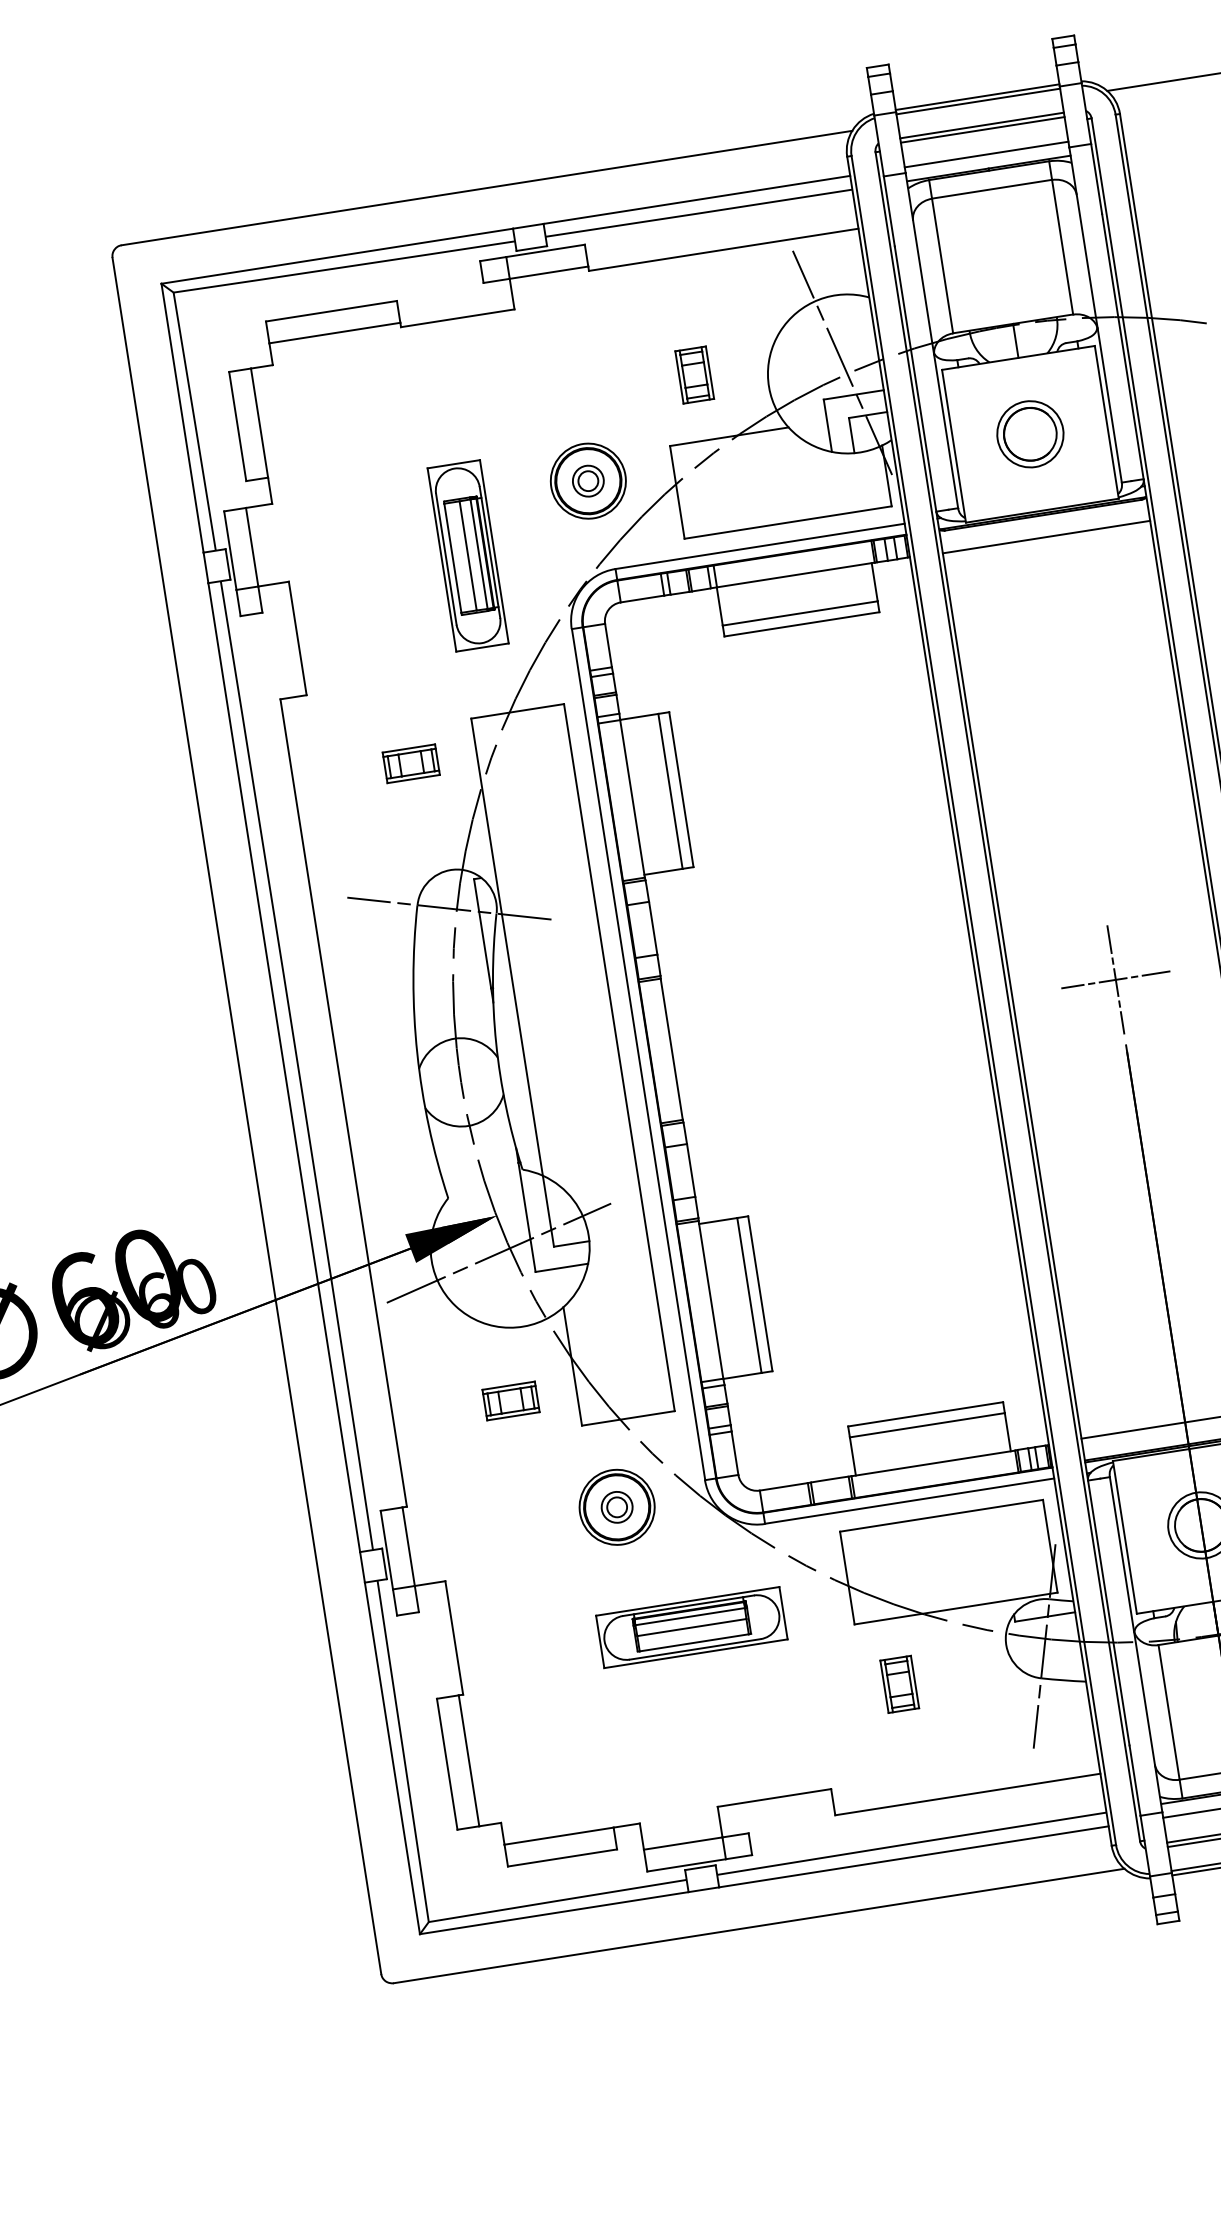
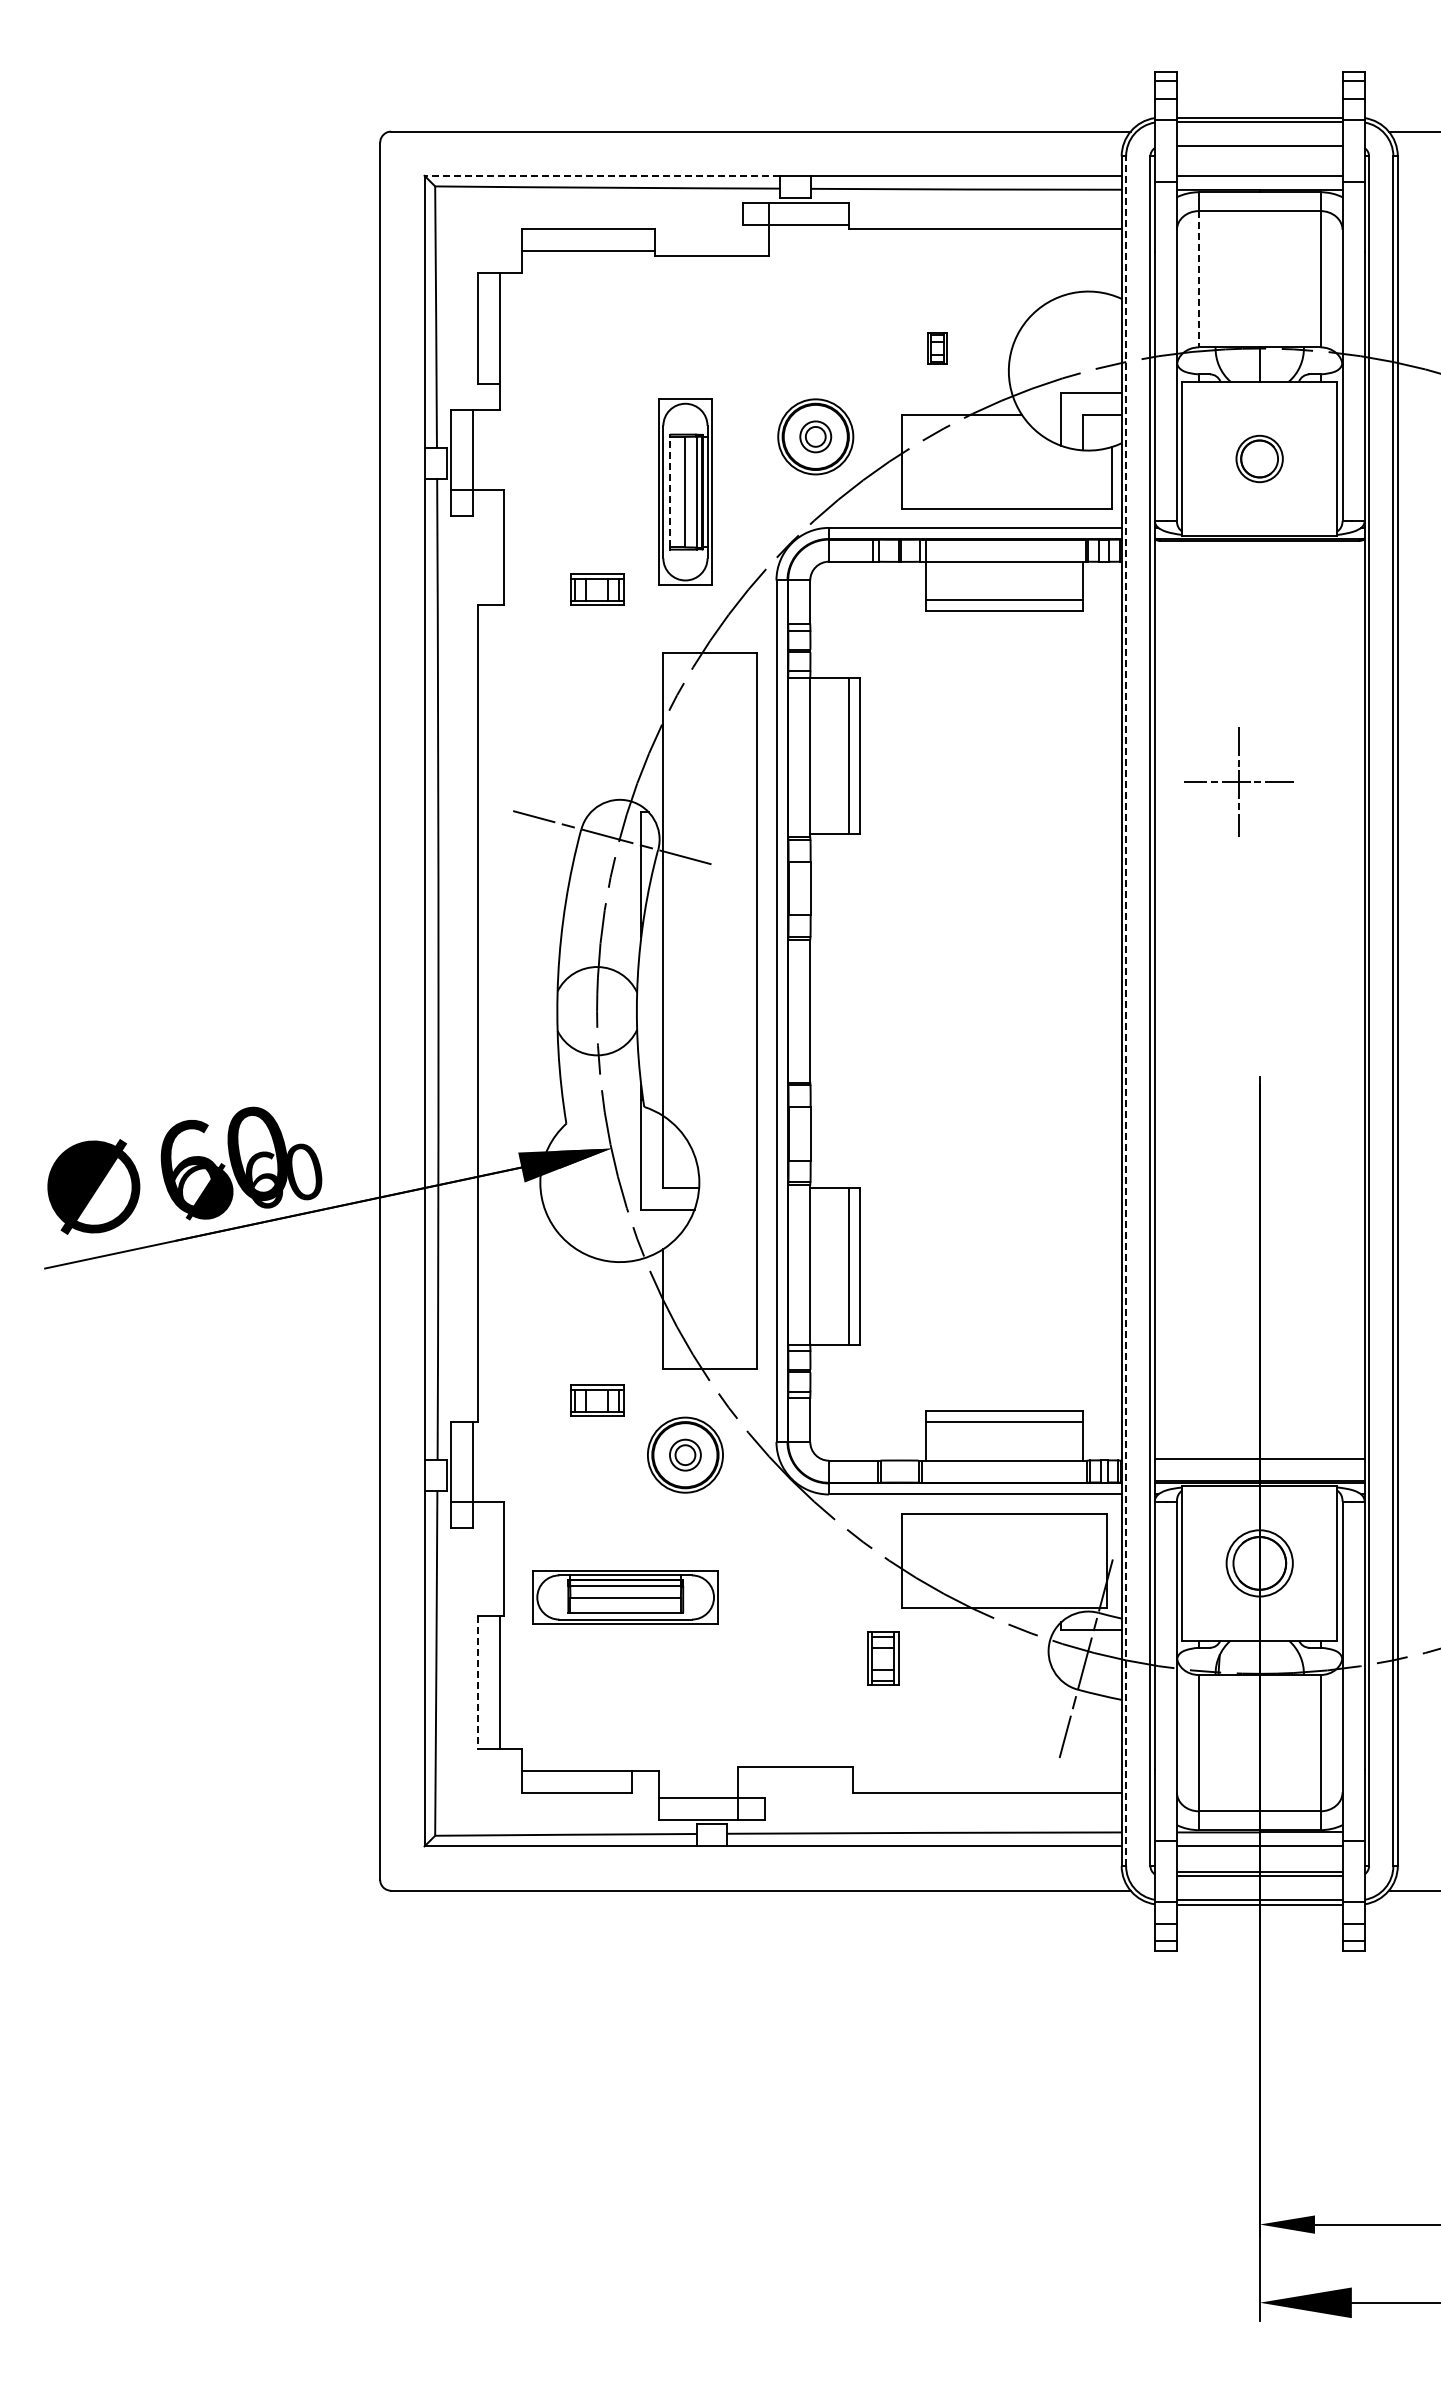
line: (982, 129) -> (1259, 150), removed
line: (337, 255) -> (602, 175), solid -> dashed
line: (943, 266) -> (1199, 279), solid -> dashed
line: (841, 362) -> (1084, 358), removed
part: (694, 375) -> (937, 348), size x0.6
part: (1030, 433) -> (1259, 458), size x0.7
line: (1046, 537) -> (1259, 563), removed
line: (452, 557) -> (669, 491), solid -> dashed
part: (411, 763) -> (597, 589), moved
part: (1115, 979) -> (1238, 781), moved
line: (984, 1000) -> (1126, 1011), solid -> dashed
line: (498, 1252) -> (607, 1185), removed
part: (511, 1400) -> (597, 1400), moved
part: (691, 1627) -> (625, 1597), moved
part: (899, 1684) -> (883, 1658), moved
line: (447, 1765) -> (477, 1683), solid -> dashed

